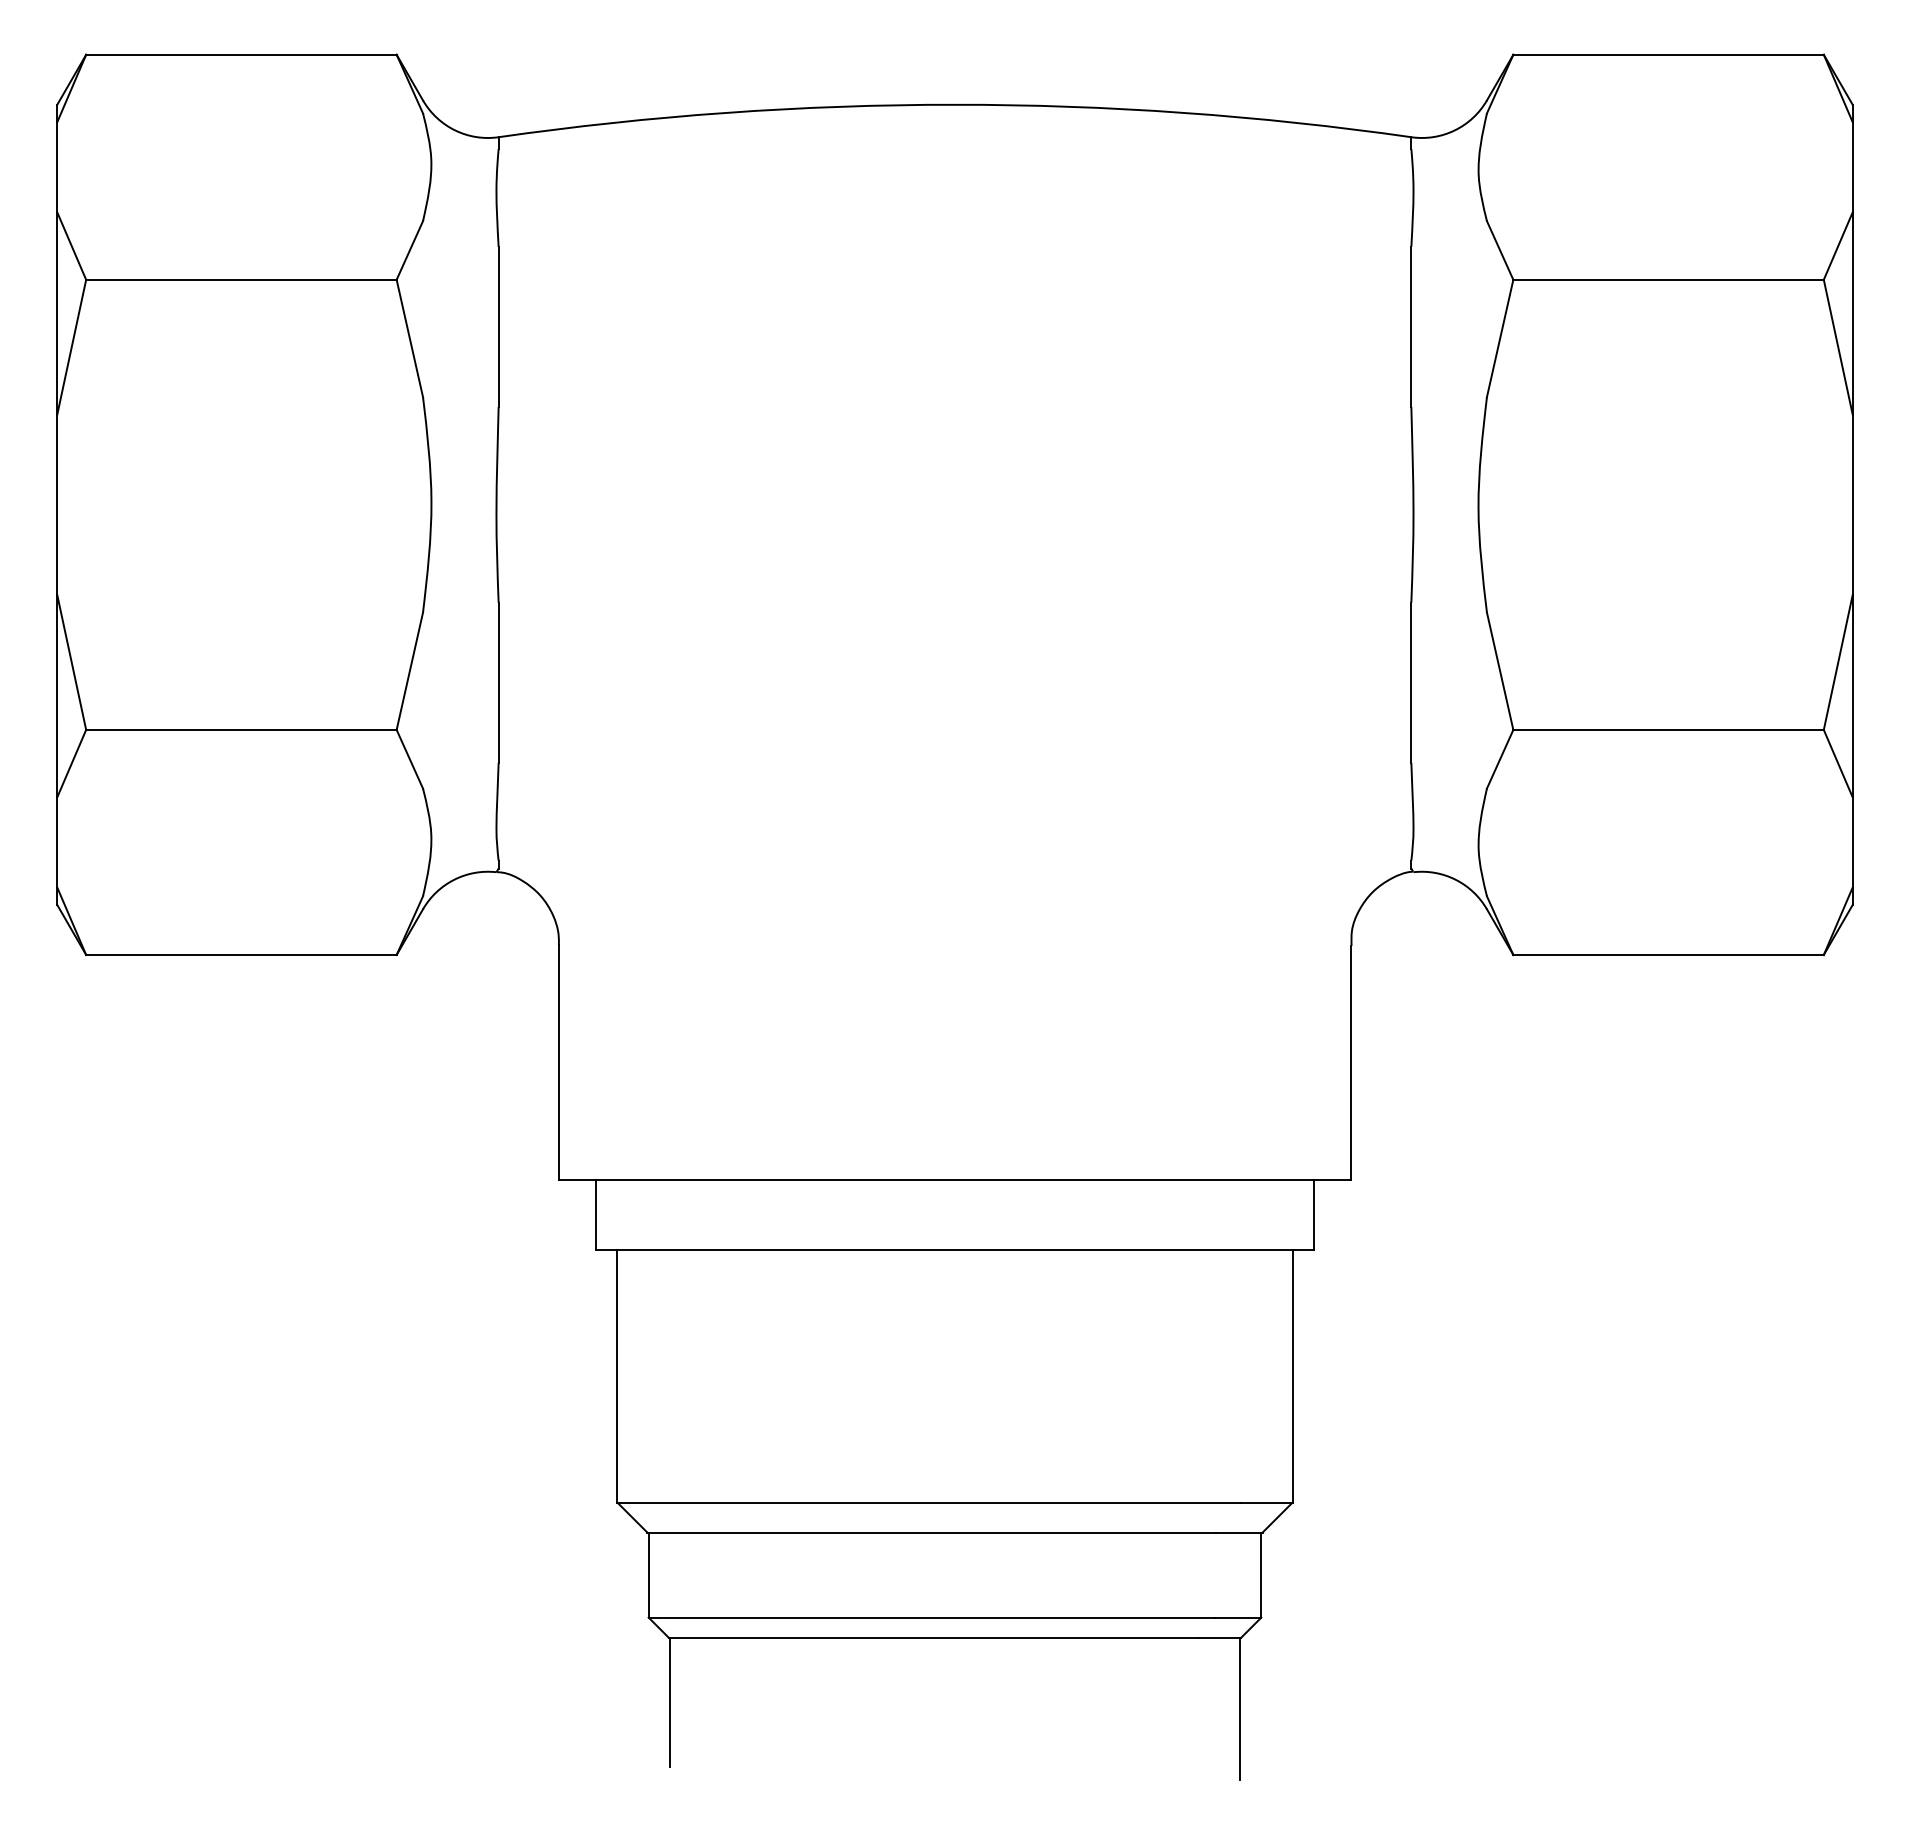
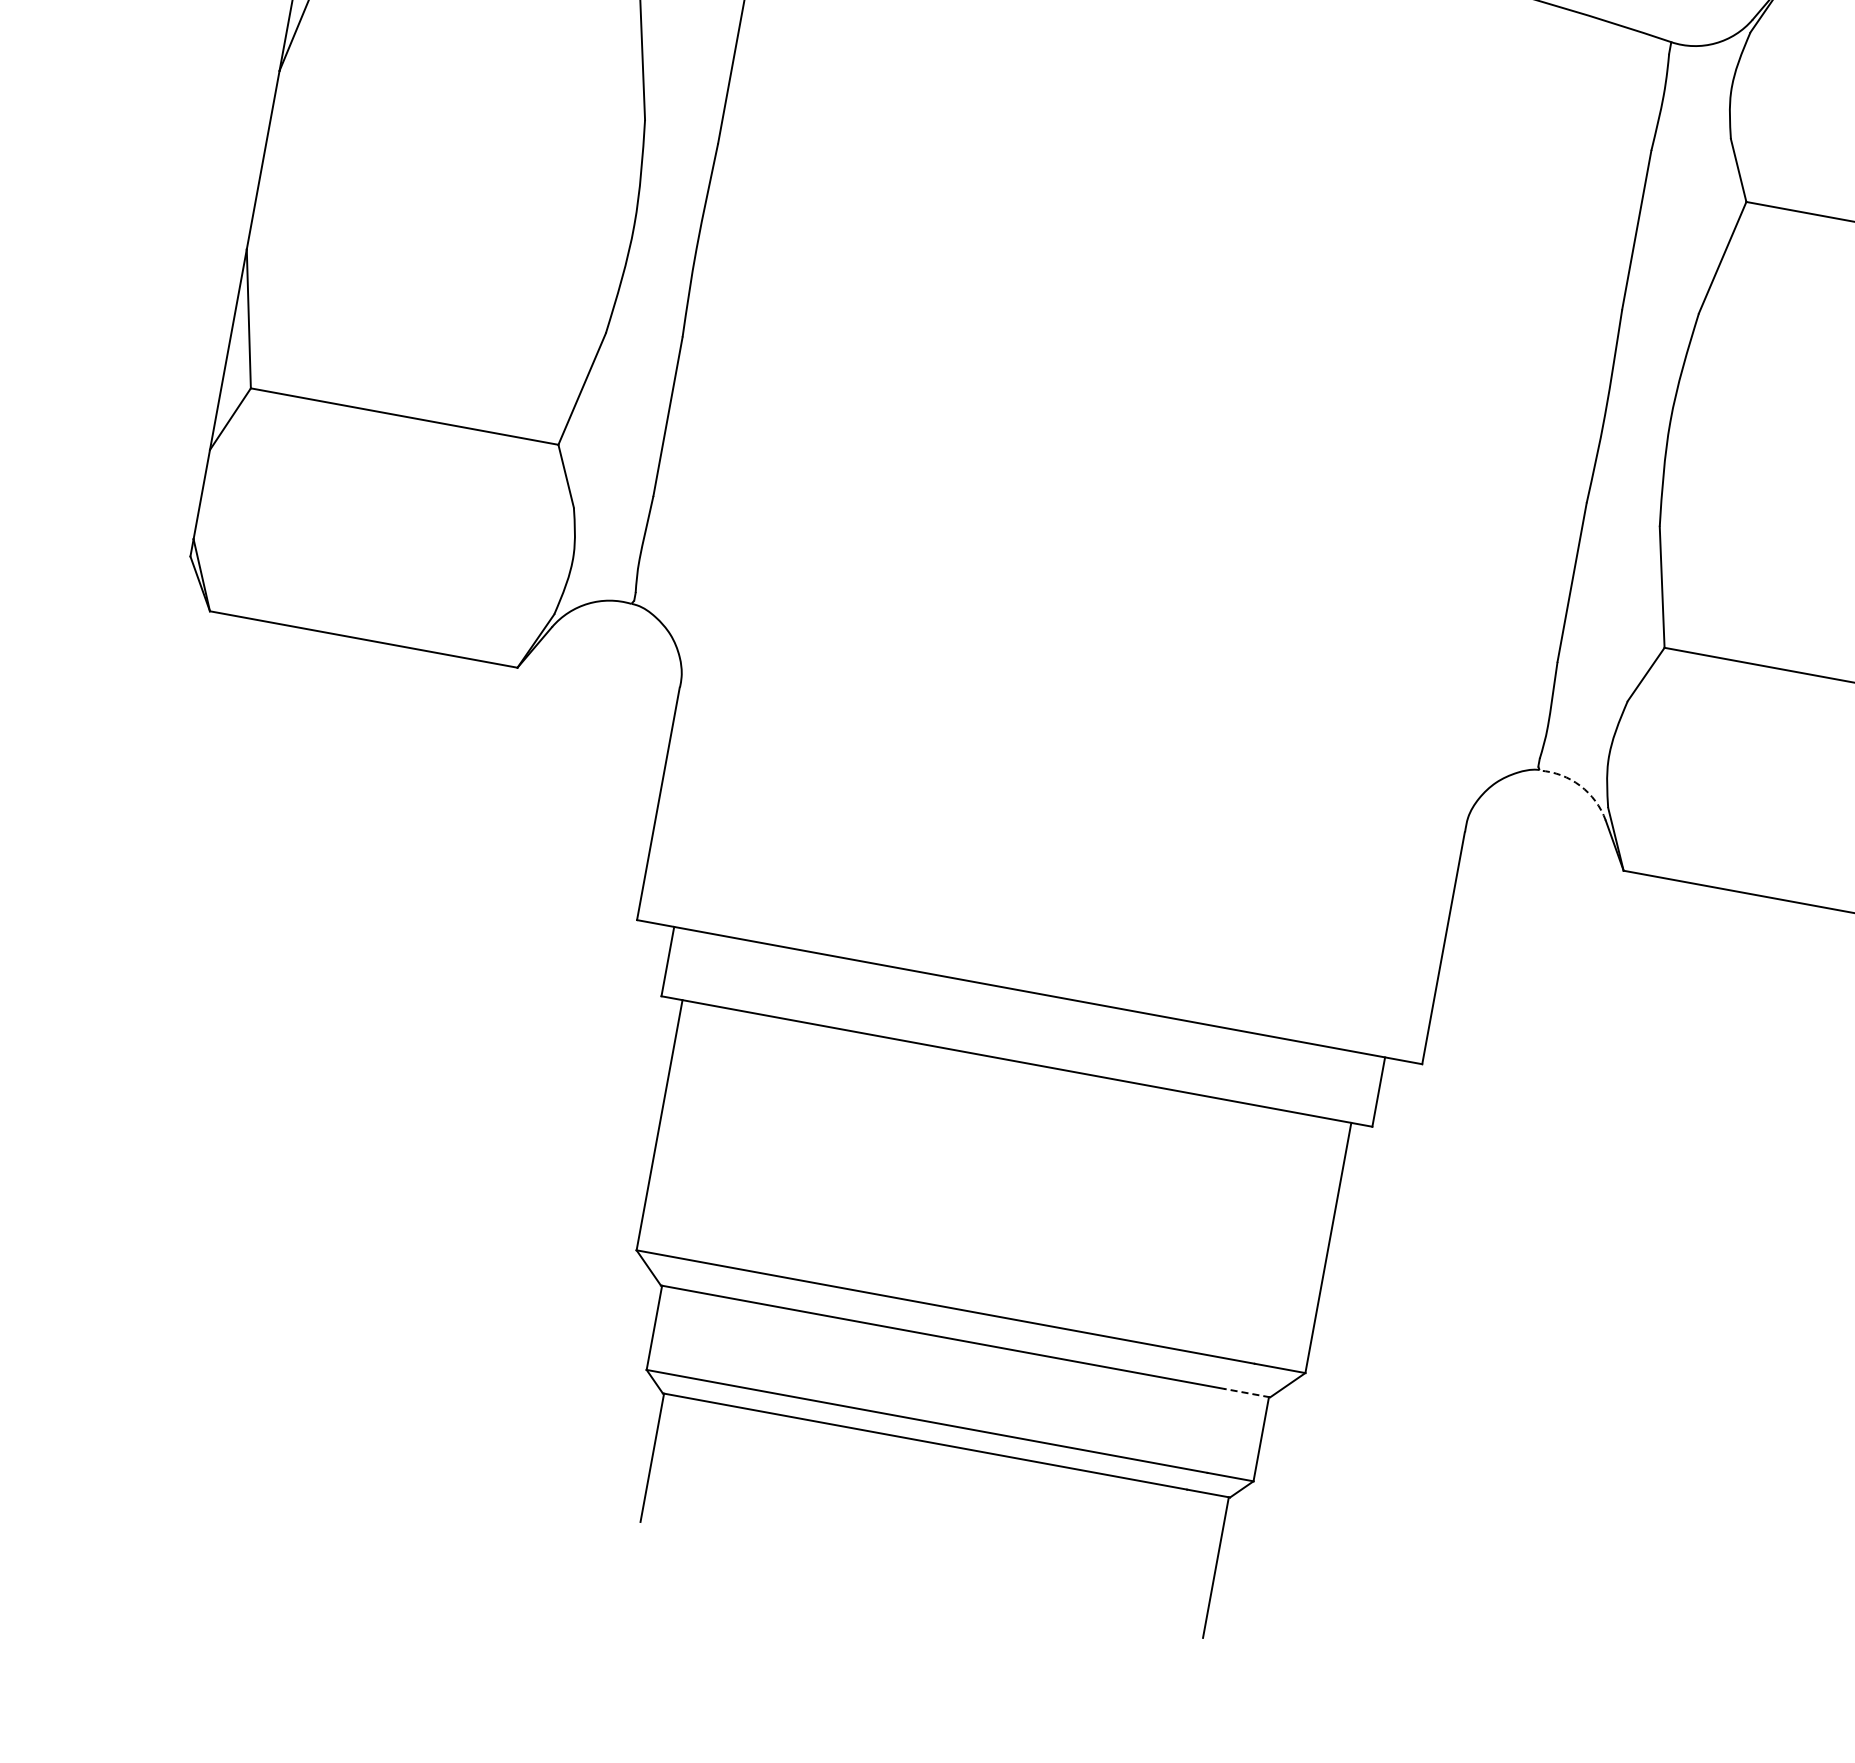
arc: (1455, 879) -> (1580, 785), solid -> dashed
line: (1238, 1532) -> (1246, 1392), solid -> dashed

